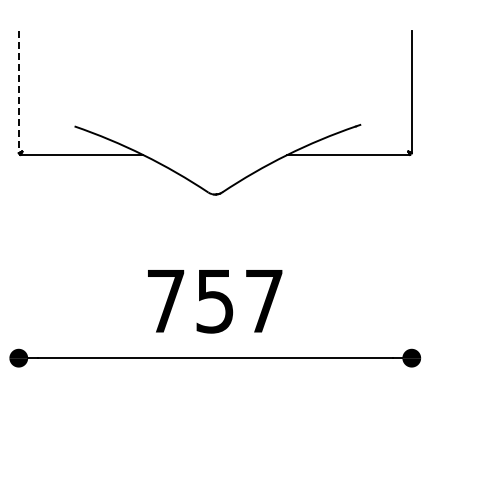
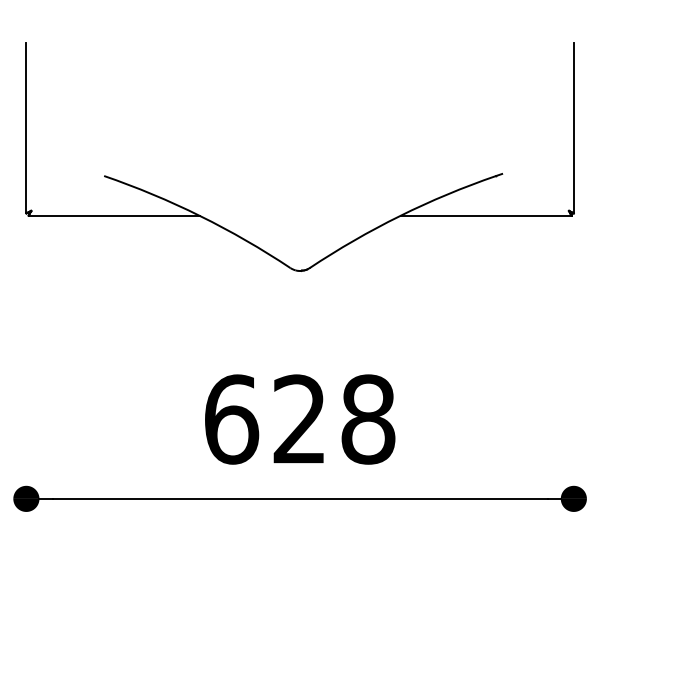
line: (18, 92) -> (25, 128), dashed -> solid
text: (215, 300) -> (300, 418), 757 -> 628

